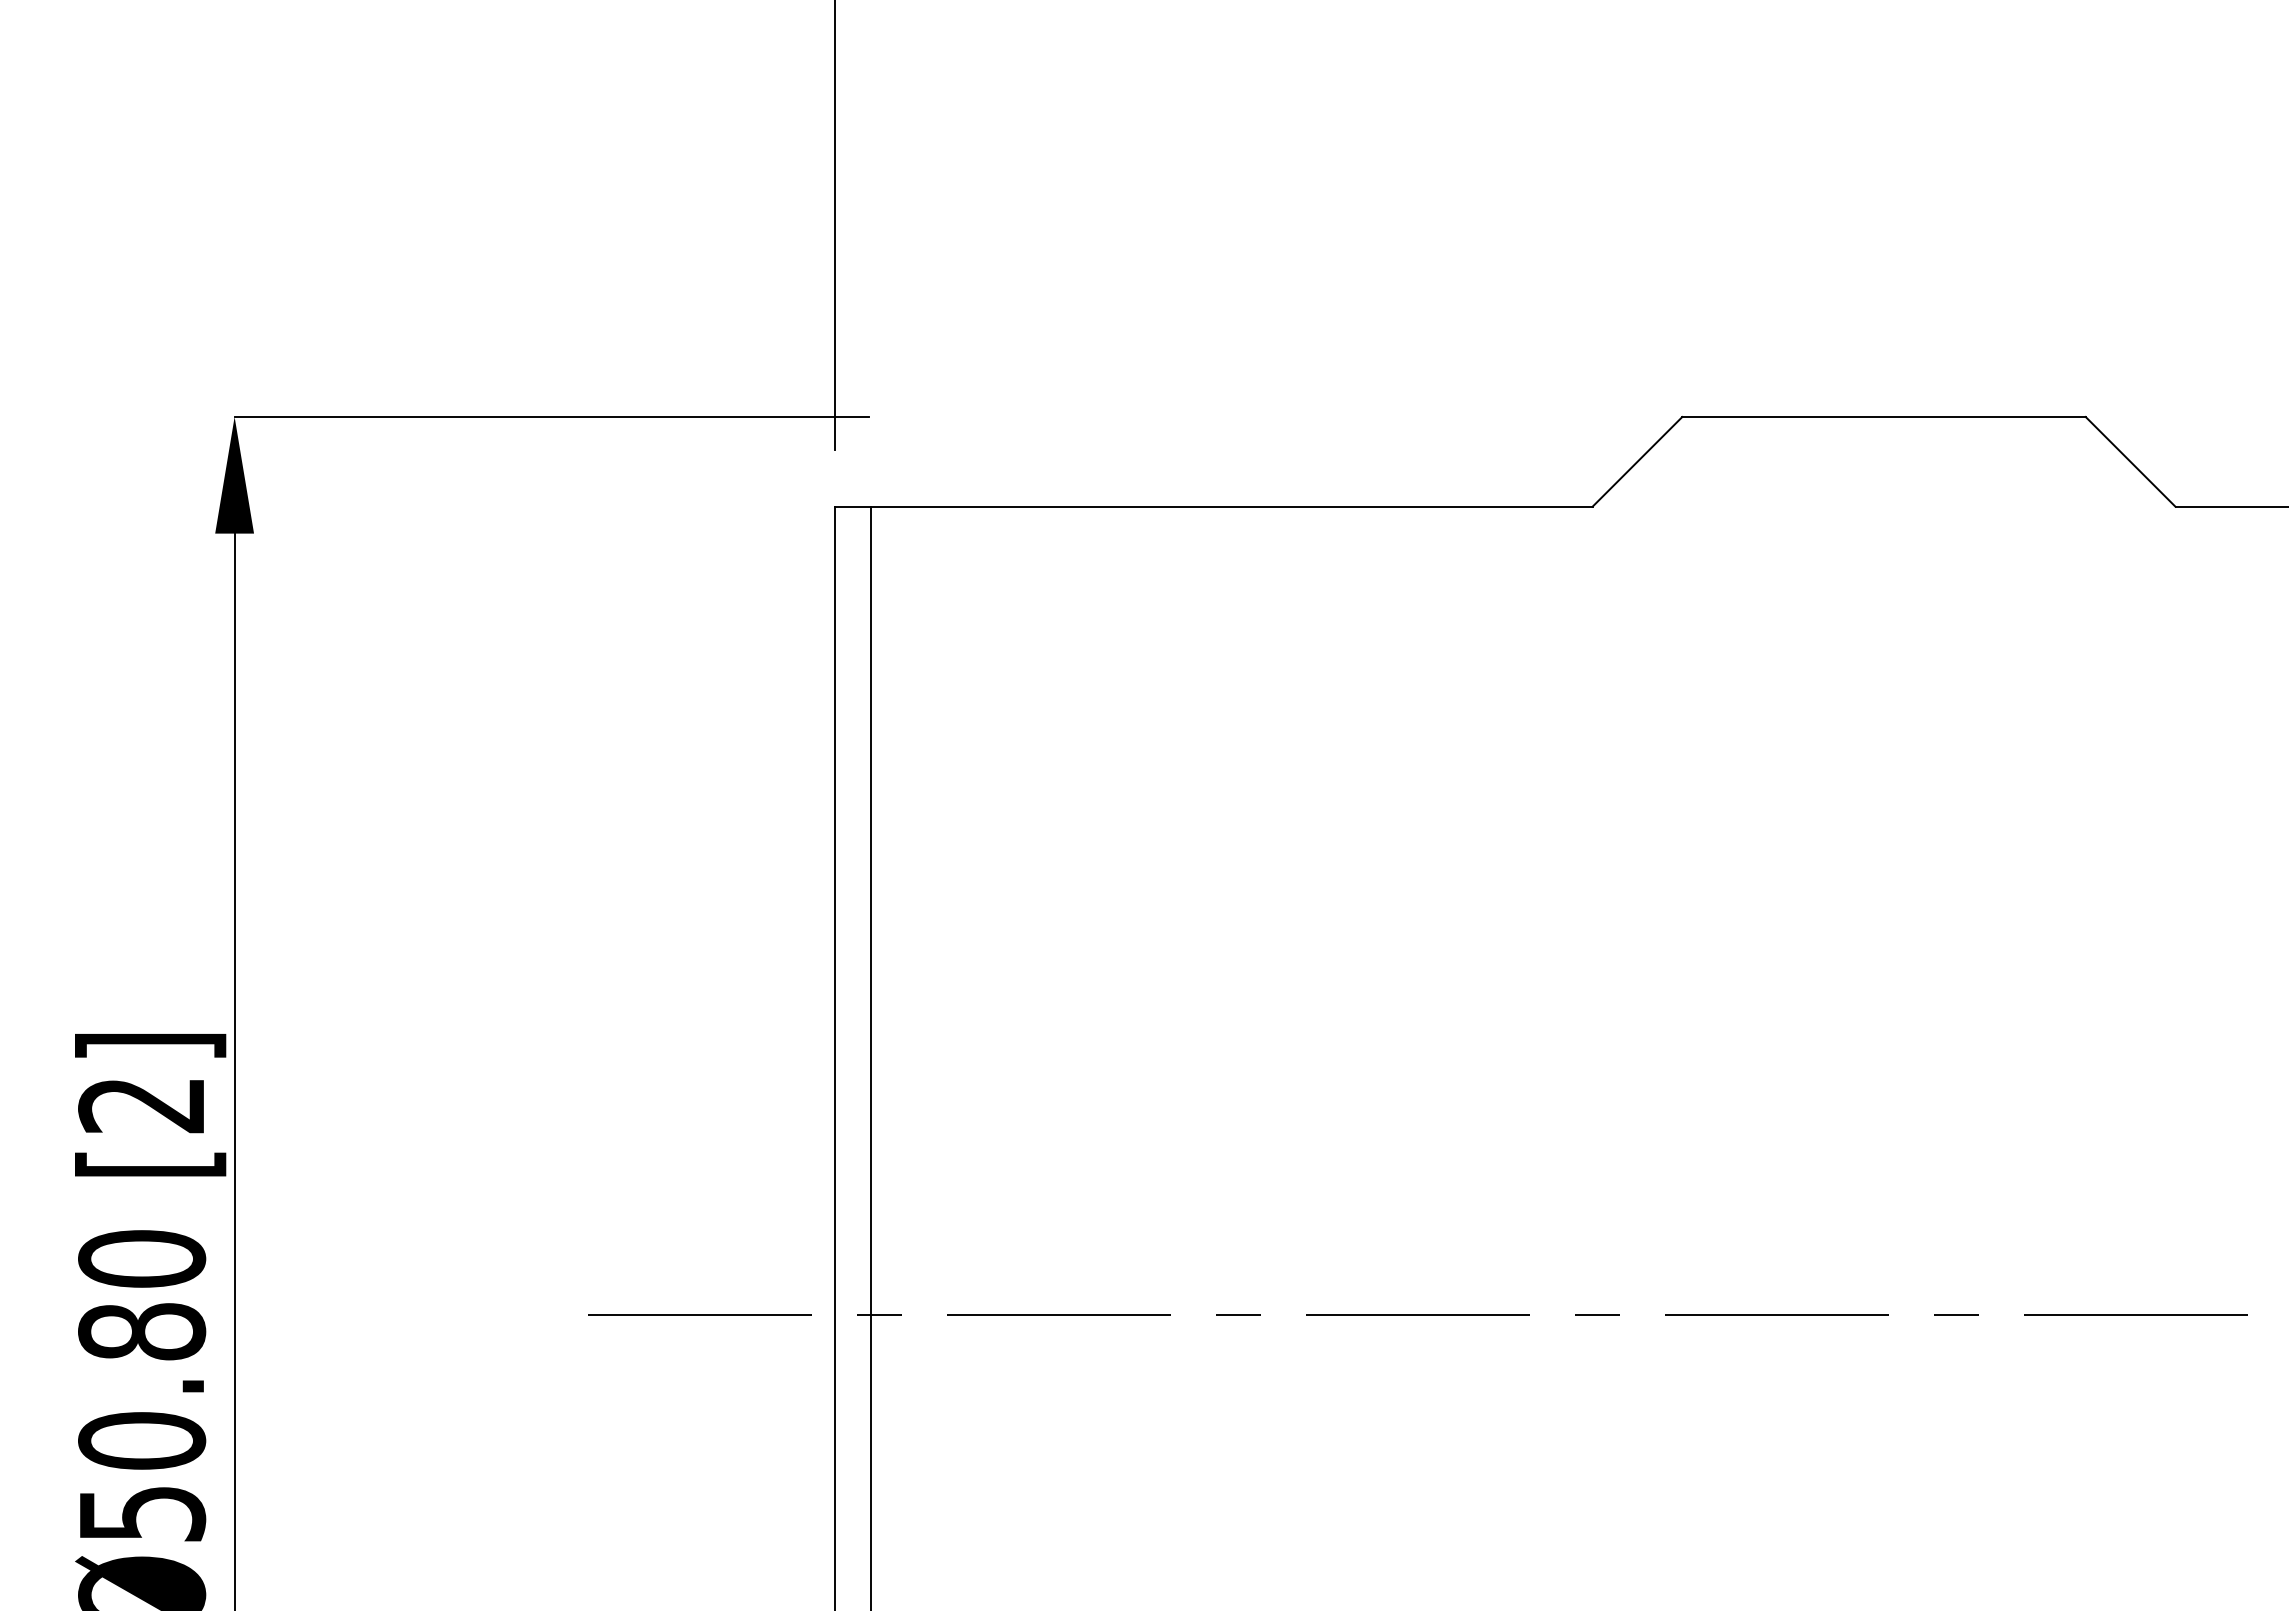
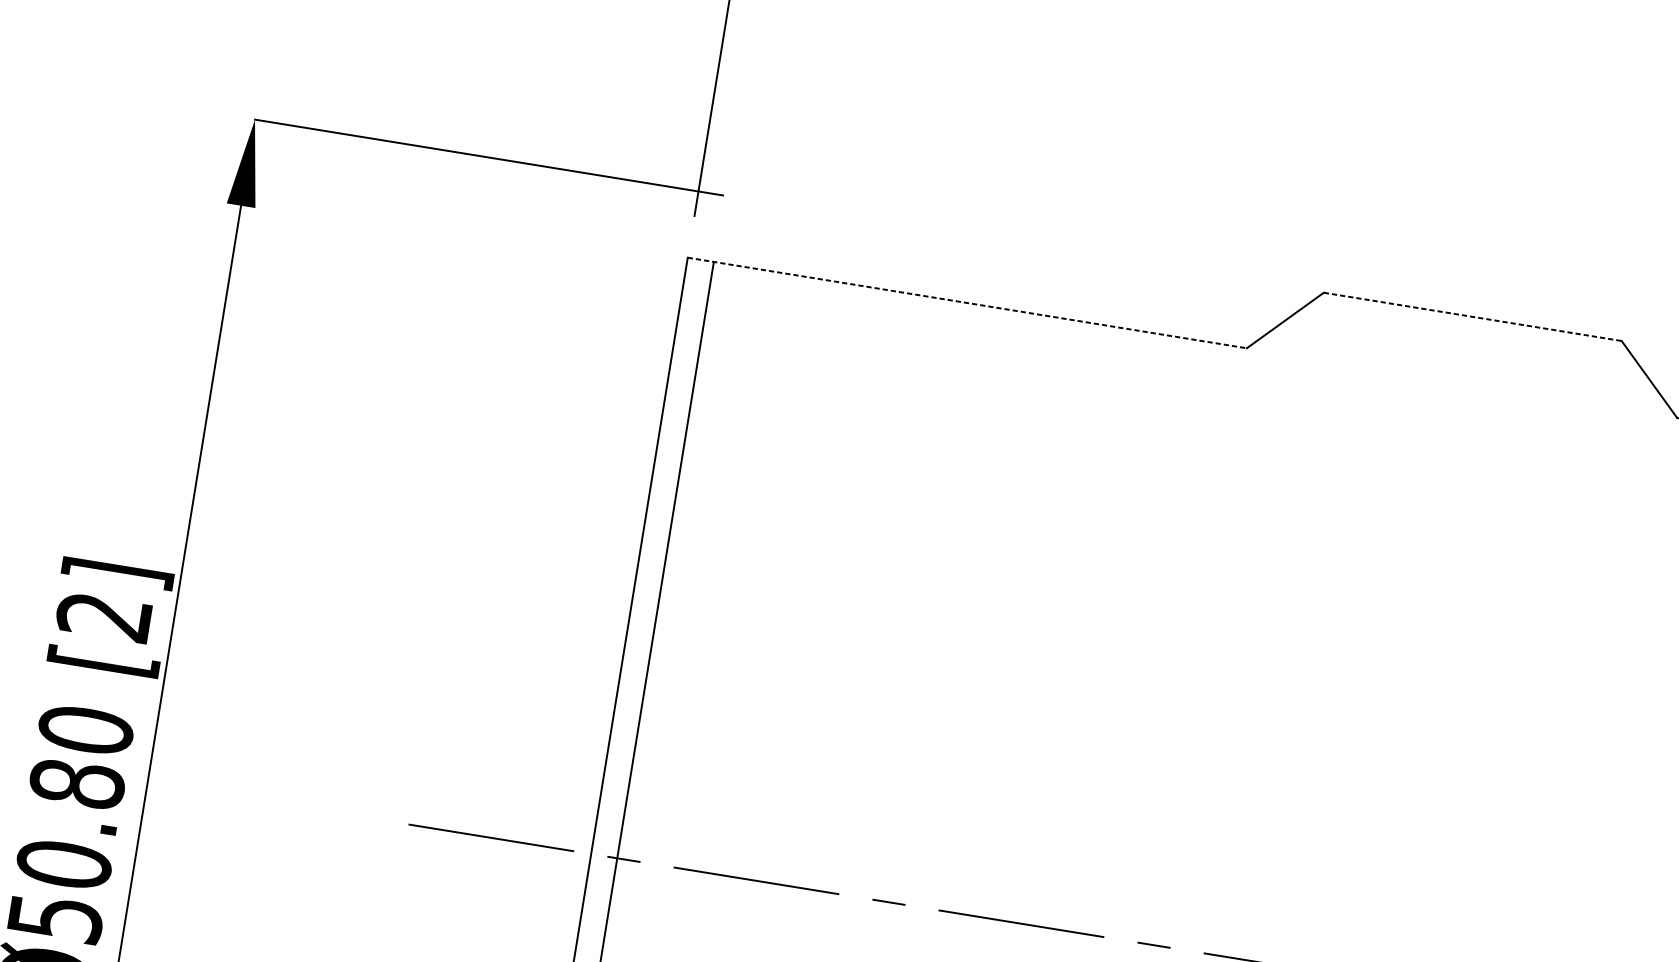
line: (1884, 417) -> (1473, 317), solid -> dashed
line: (1213, 506) -> (967, 302), solid -> dashed

